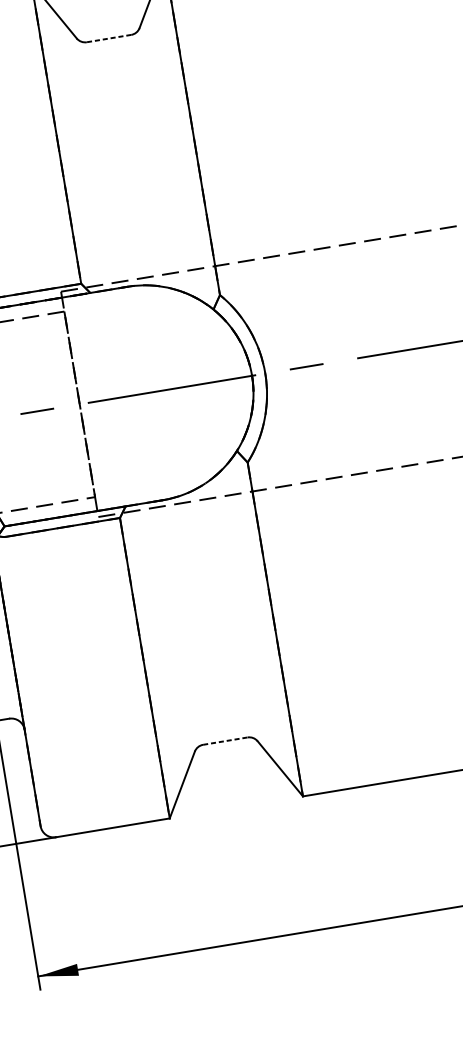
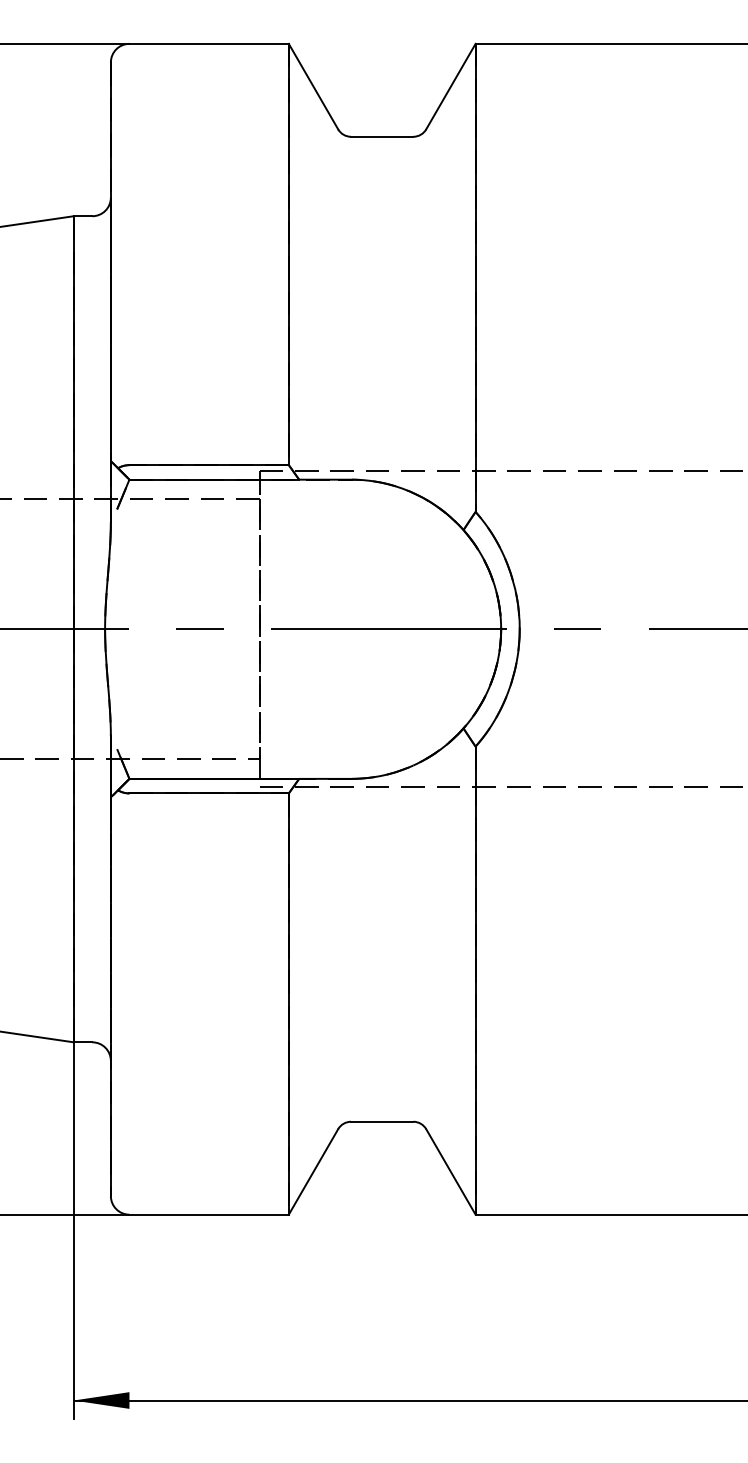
line: (108, 38) -> (381, 136), dashed -> solid
line: (225, 740) -> (382, 1121), dashed -> solid

